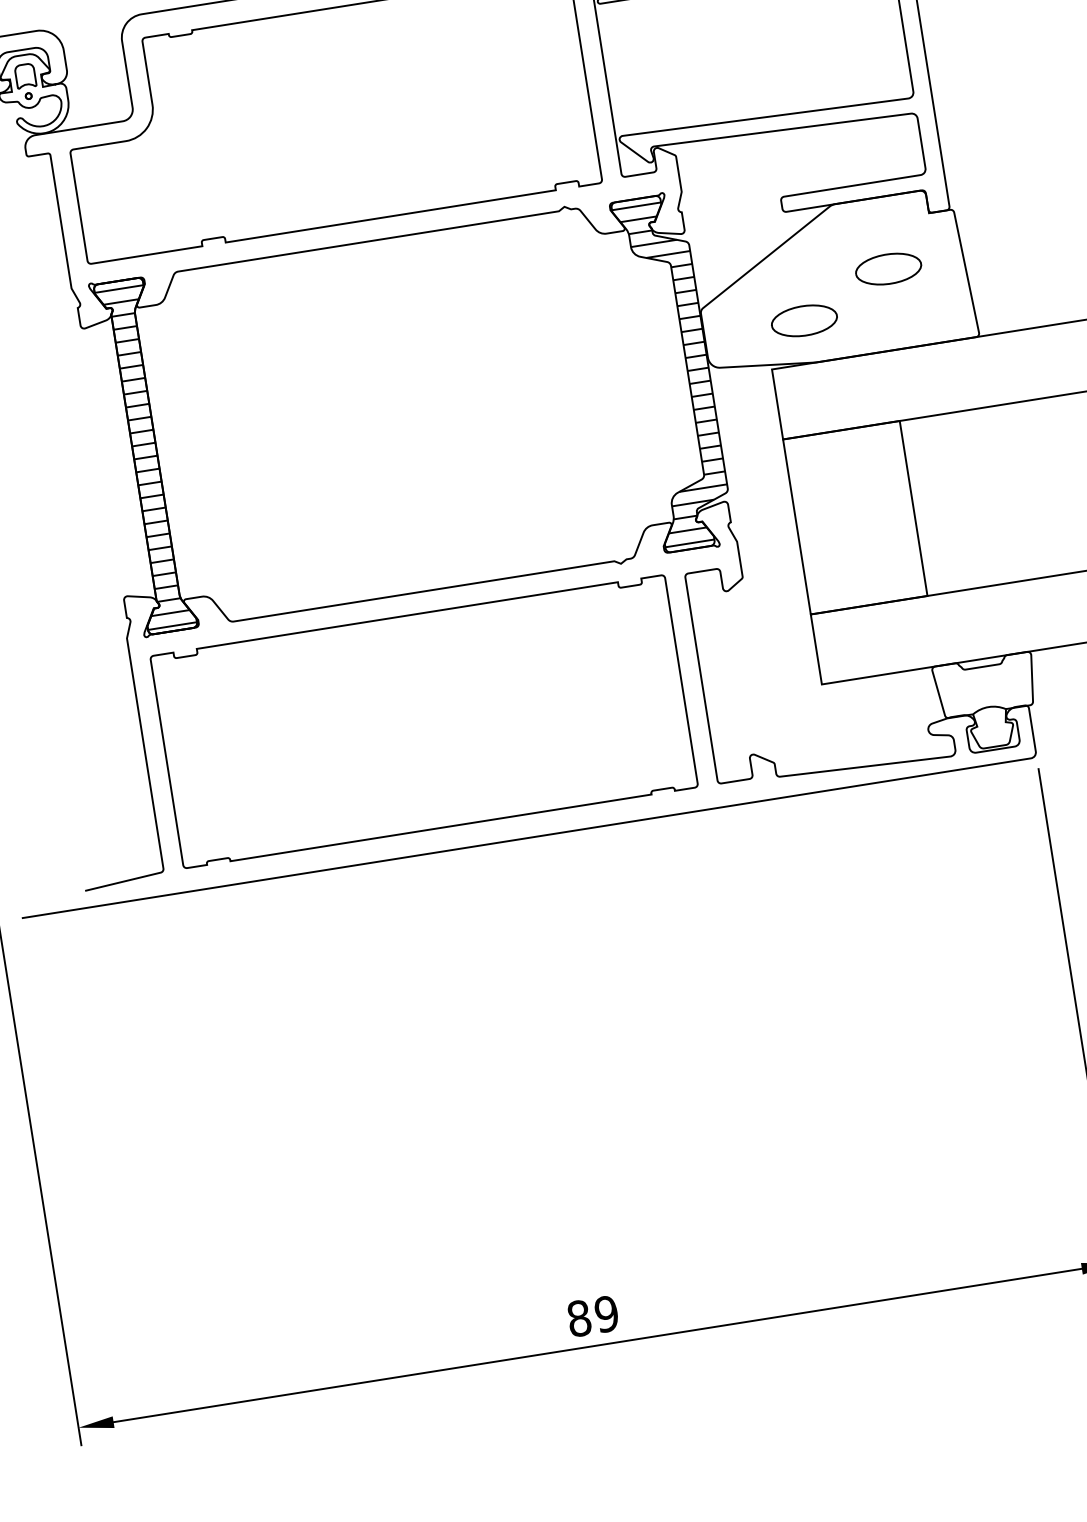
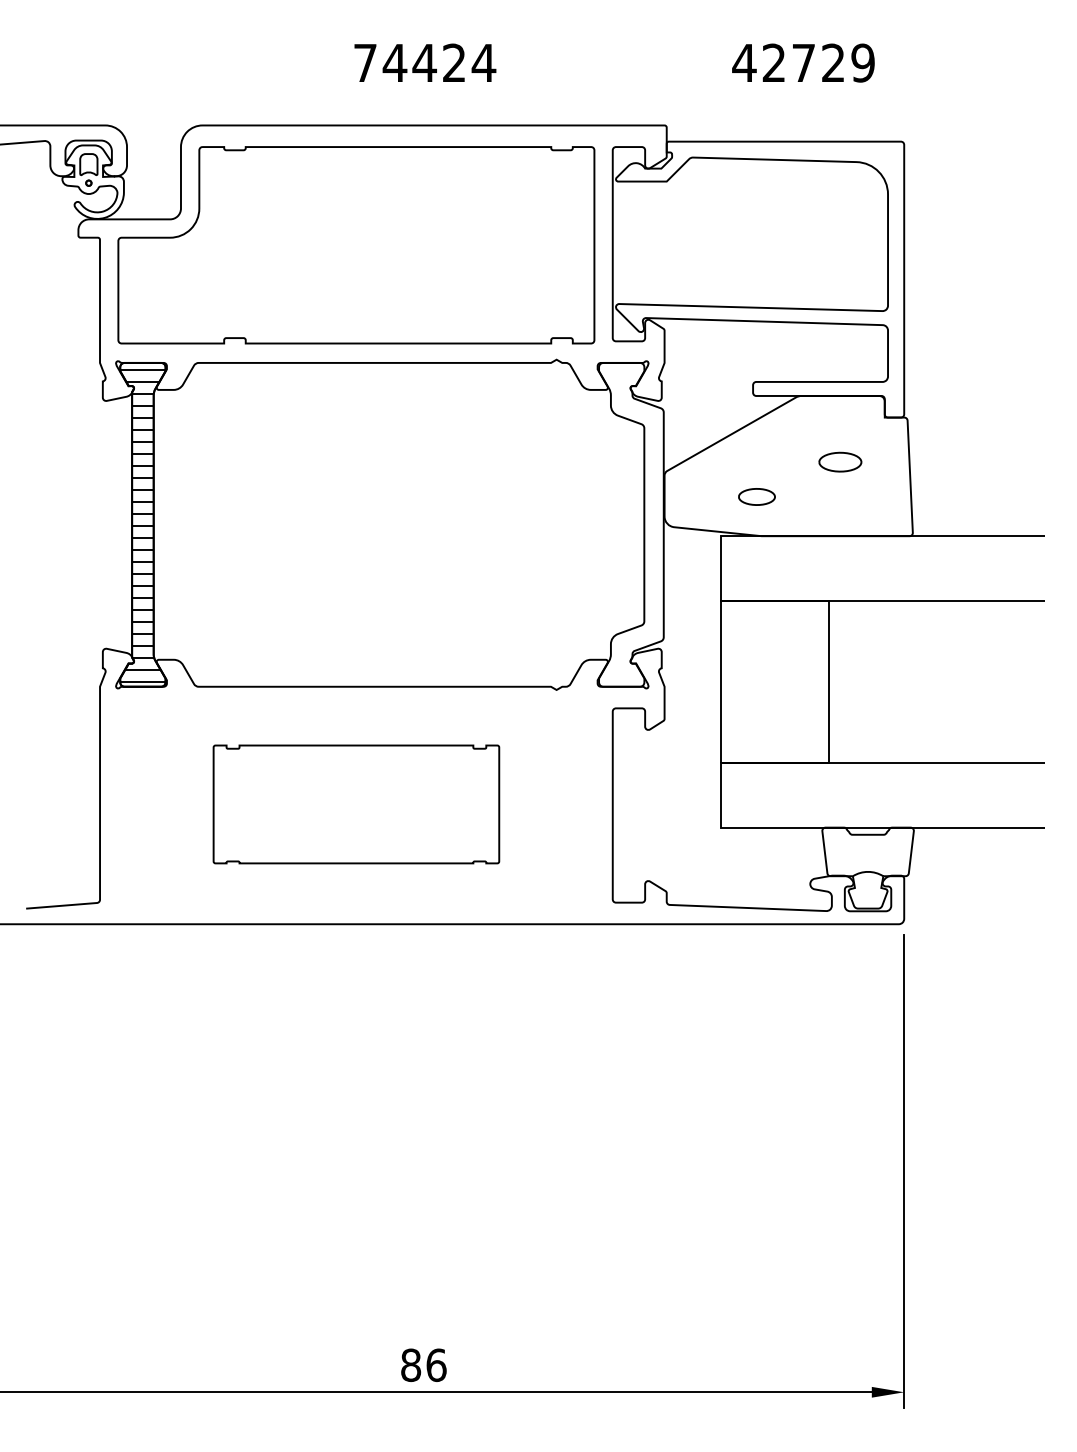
part: (888, 268) -> (840, 461), size x0.7
part: (803, 320) -> (756, 496), size x0.6
hatch: (673, 373) -> (631, 525), removed
part: (424, 721) -> (356, 804), size x0.6
text: (606, 1314) -> (436, 1365), 89 -> 86

